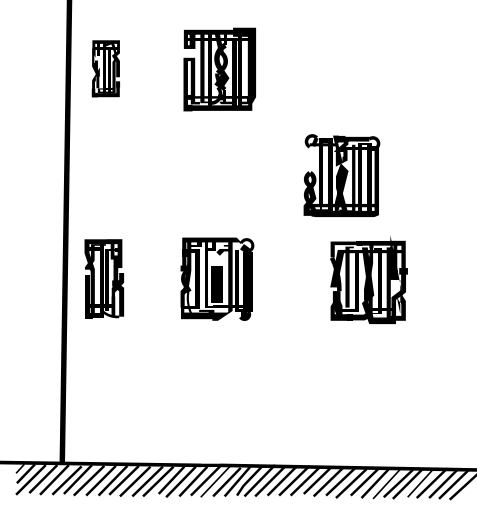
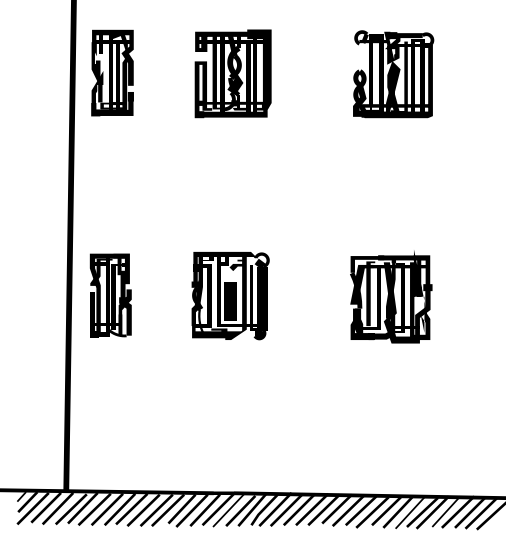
part: (105, 68) -> (112, 72), size x1.43
part: (341, 175) -> (393, 74), moved

